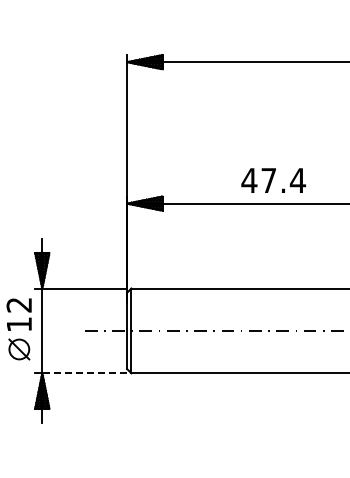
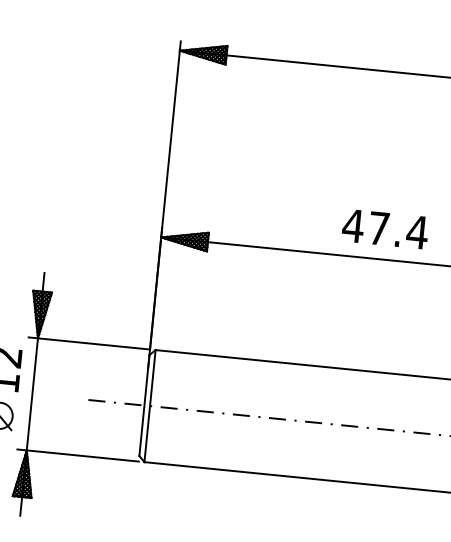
text: (273, 180) -> (385, 228), moved
line: (84, 373) -> (82, 456), dashed -> solid

